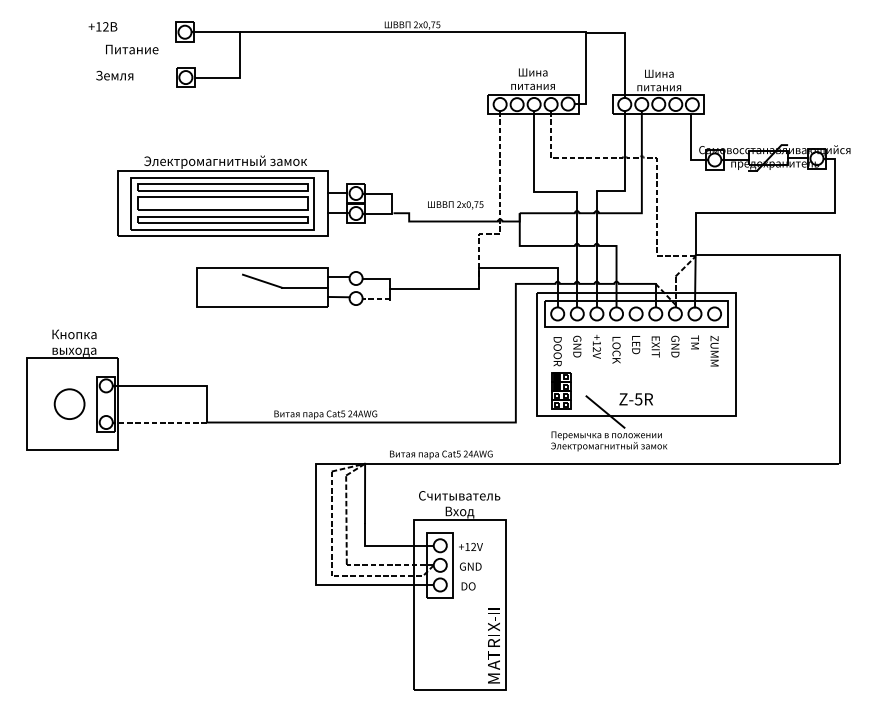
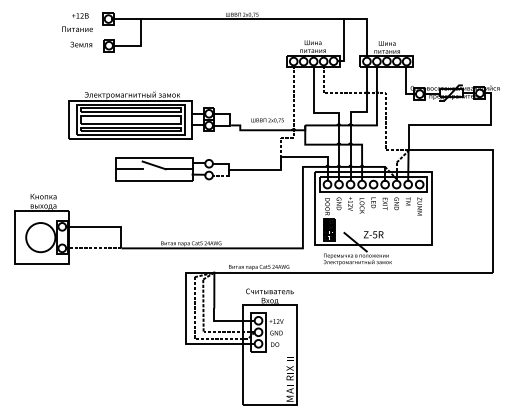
text: (103, 26) -> (80, 15), moved
text: (115, 75) -> (81, 44), moved
line: (218, 288) -> (128, 169), added
circle: (69, 404) -> (40, 237), size x1.67

